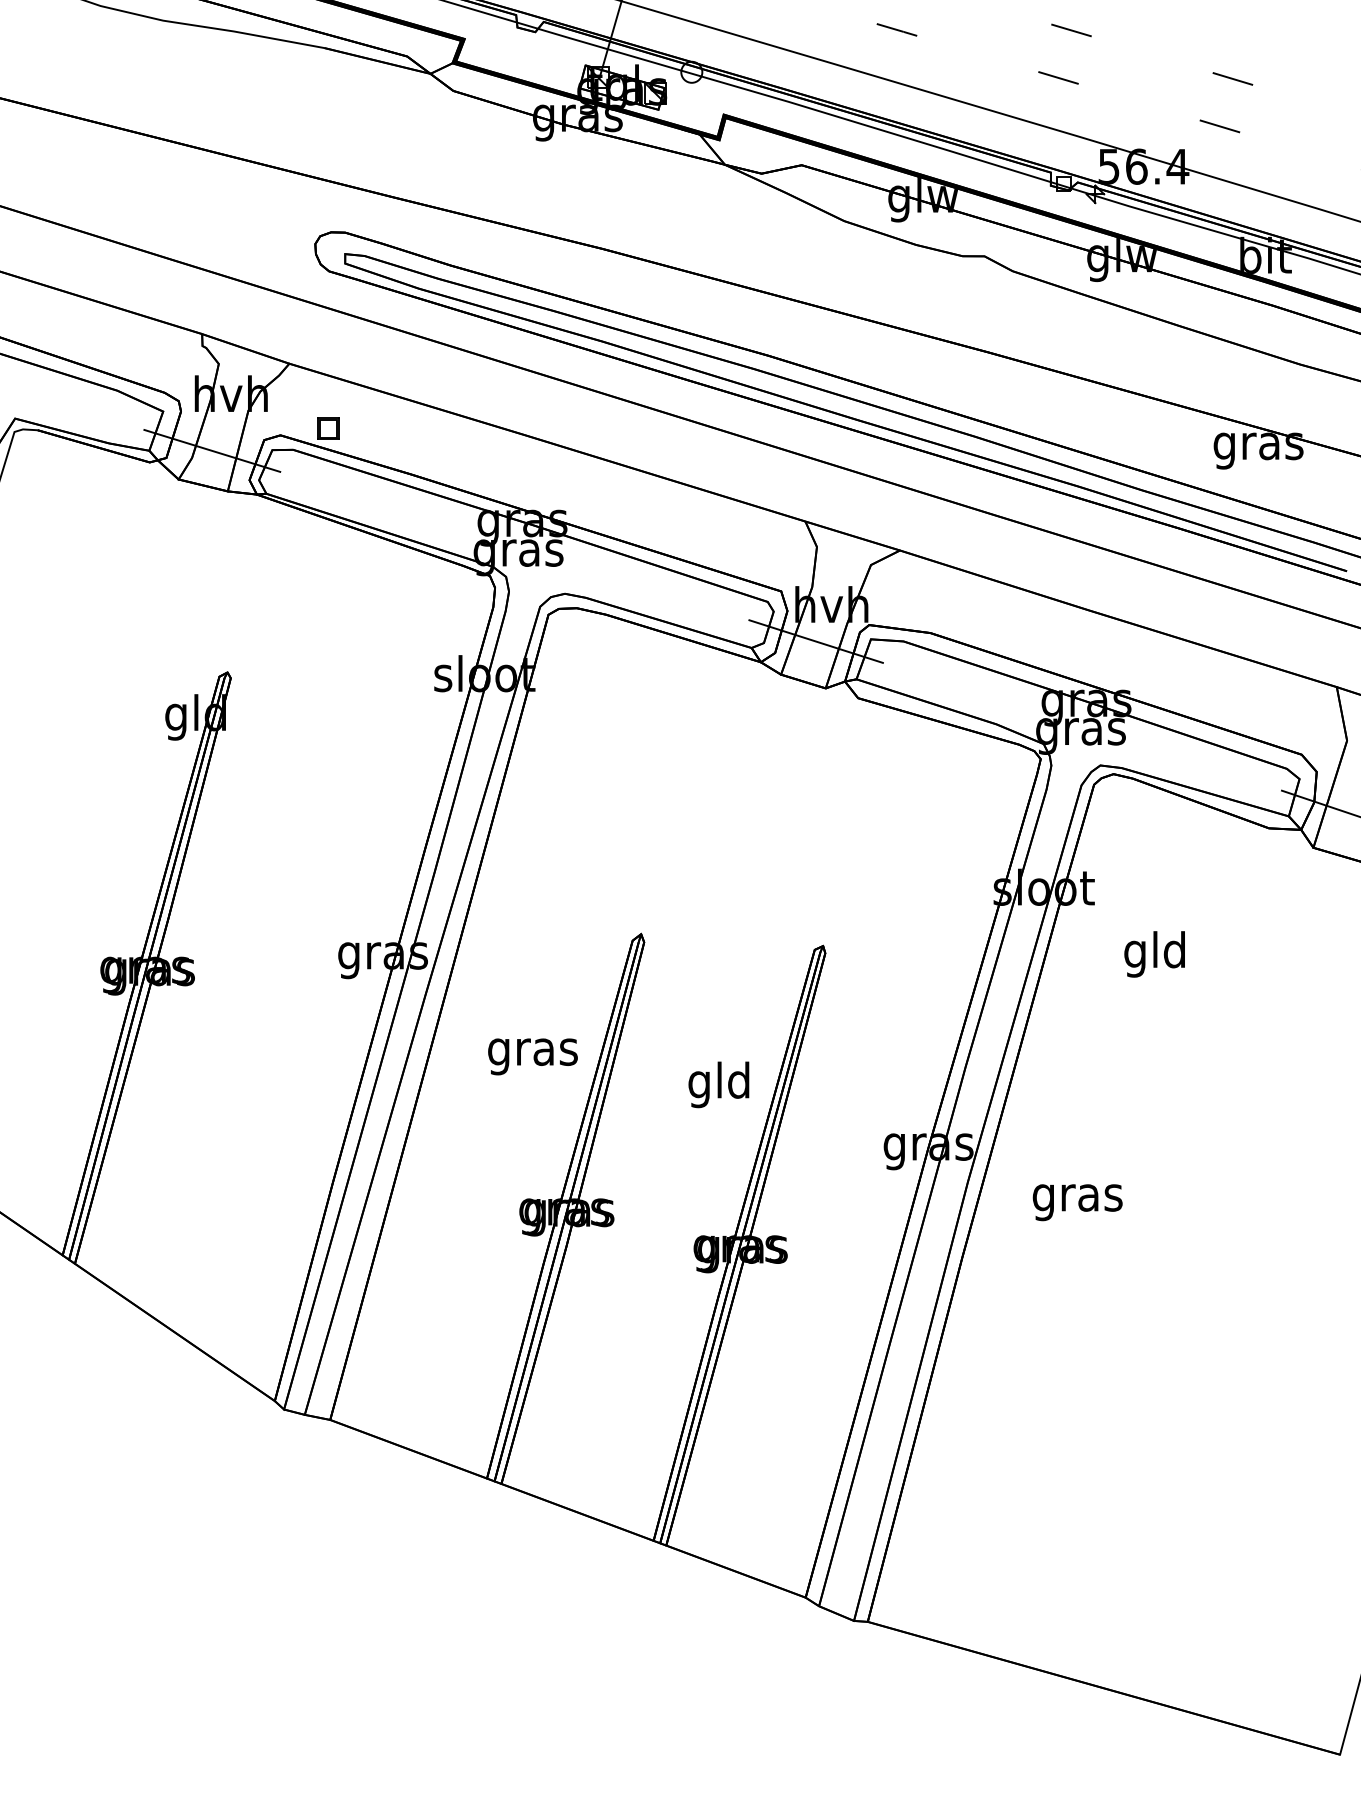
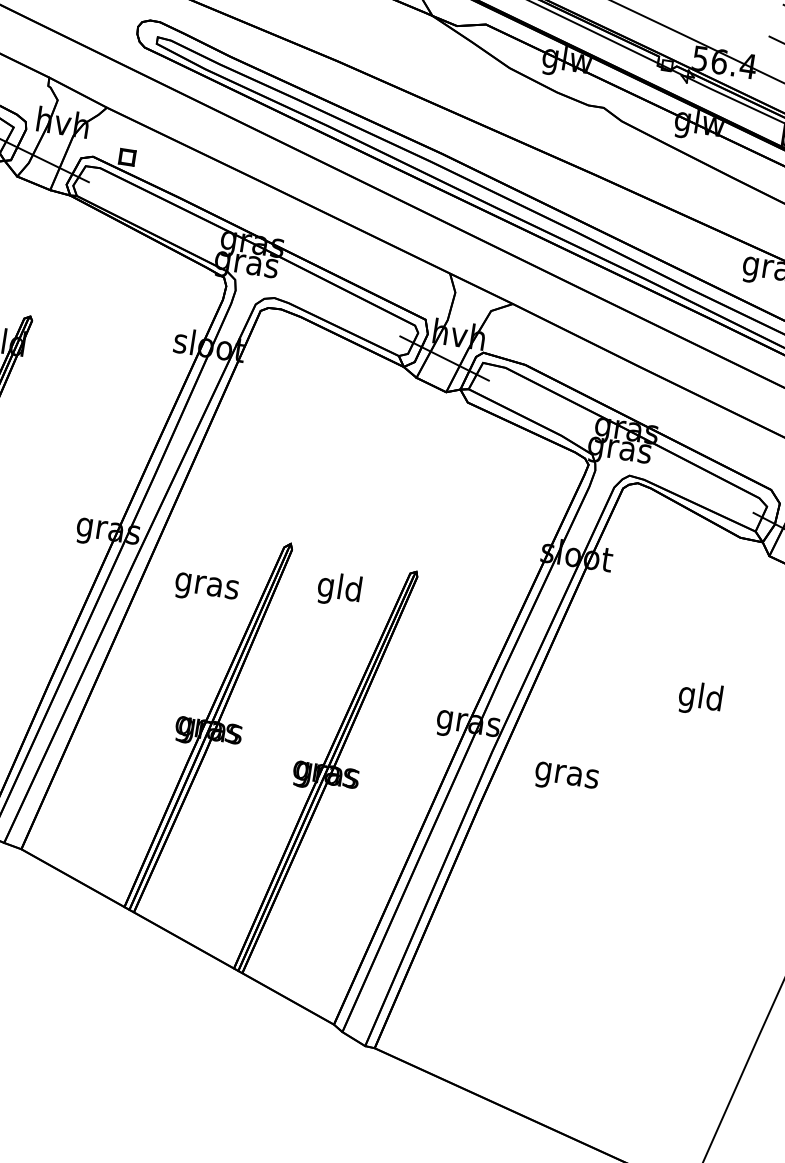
text: (1154, 954) -> (700, 698), moved
text: (532, 1056) -> (206, 588), moved
text: (718, 1084) -> (339, 589), moved

